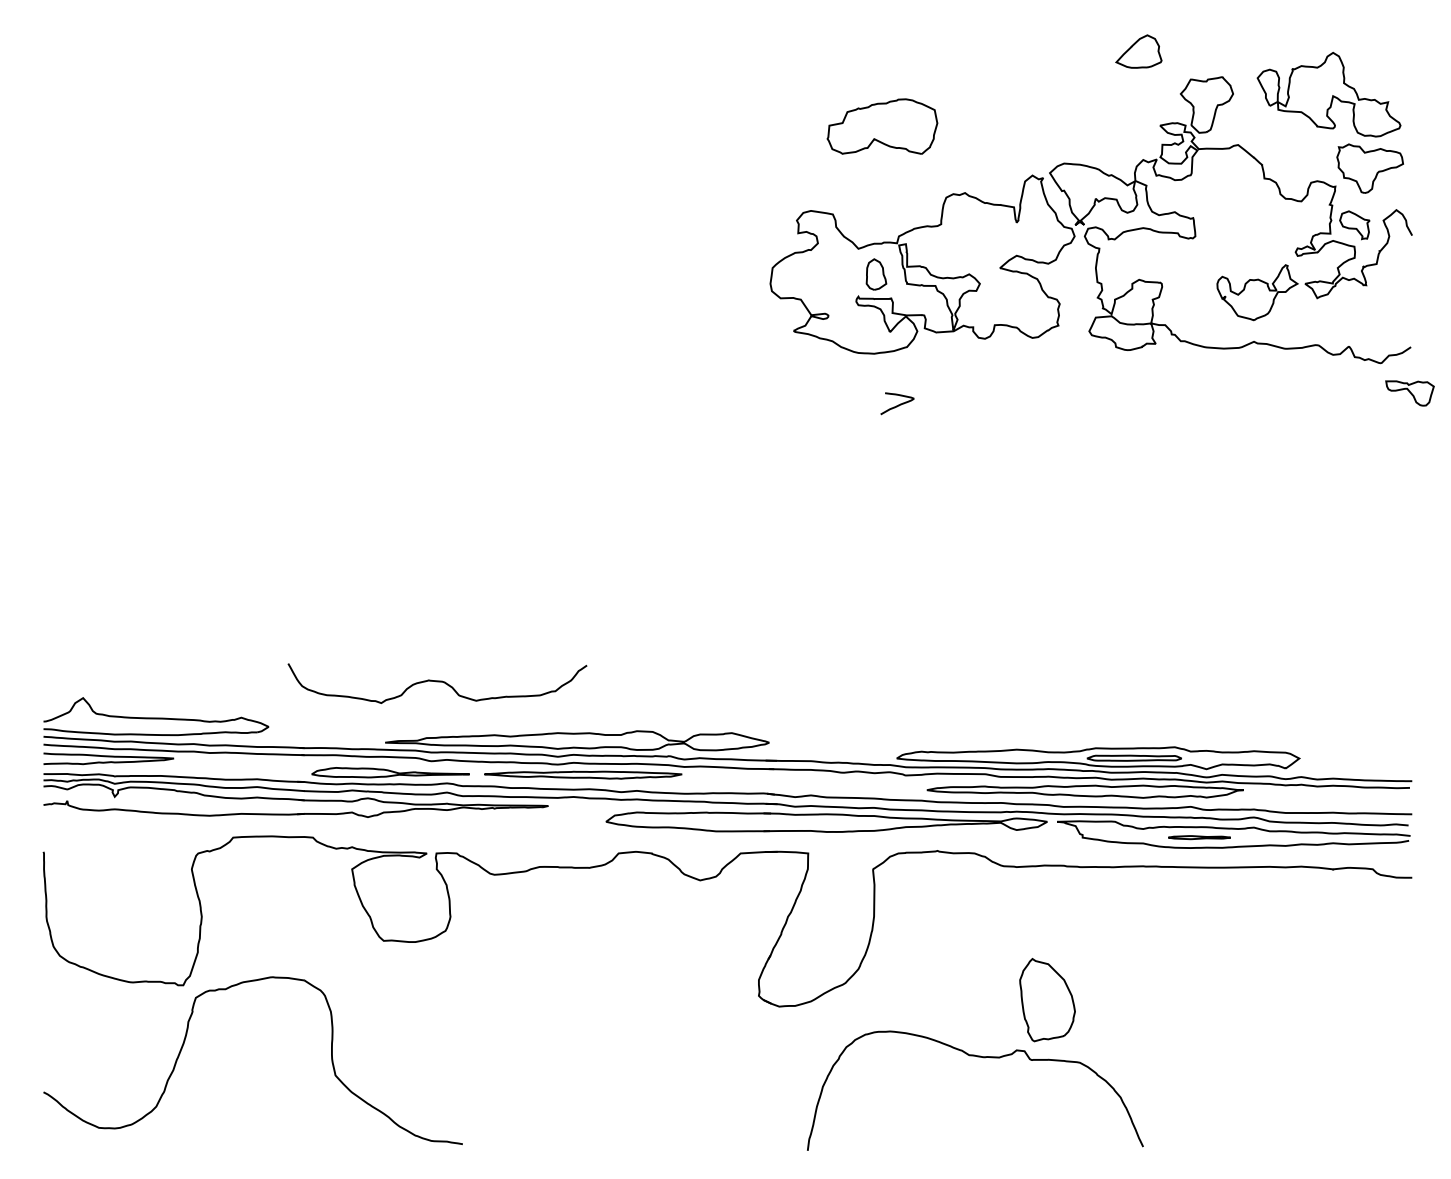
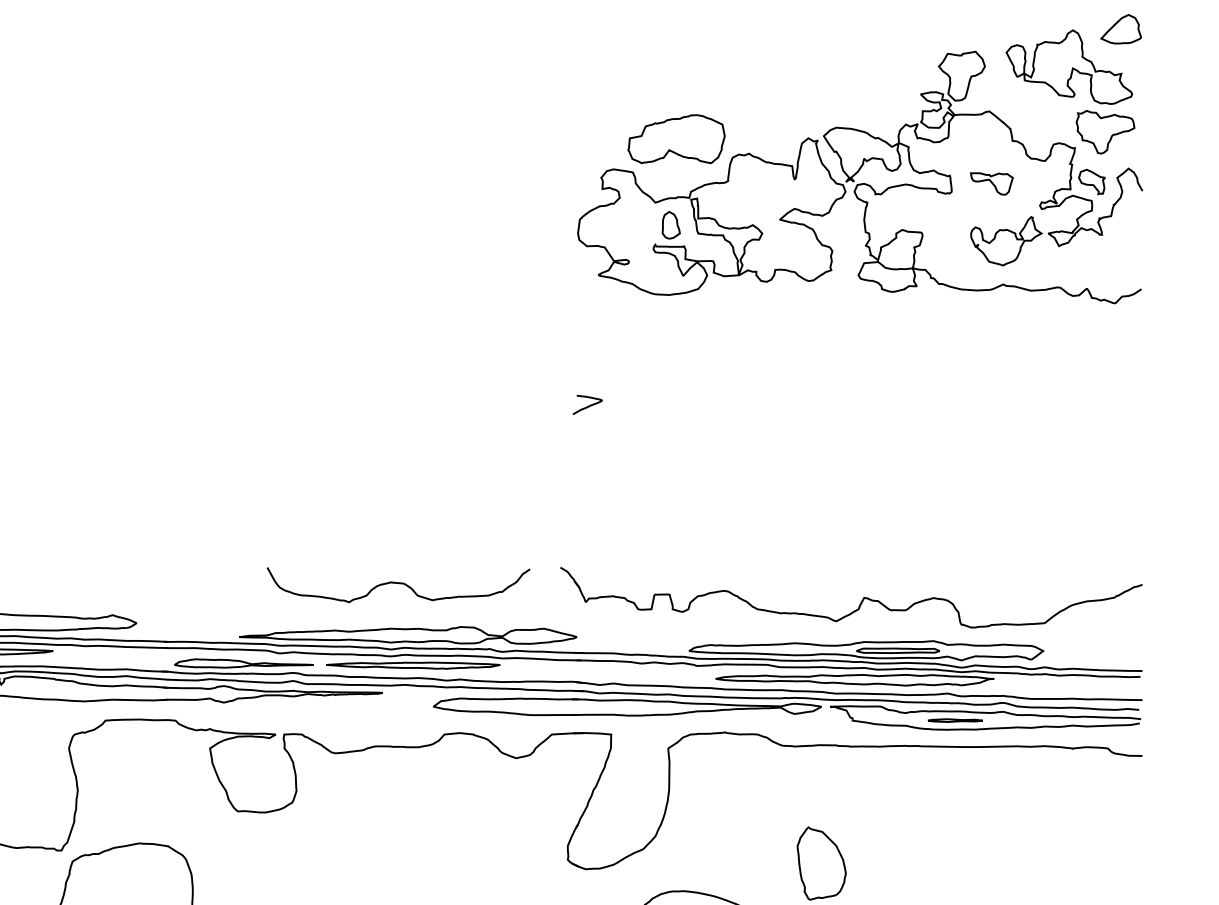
part: (1138, 51) -> (1120, 29), moved
part: (882, 126) -> (676, 139), moved
part: (1409, 393) -> (991, 183), moved
curve: (898, 404) -> (588, 405), moved
curve: (437, 682) -> (398, 584), moved
part: (1091, 703) -> (860, 602), added

